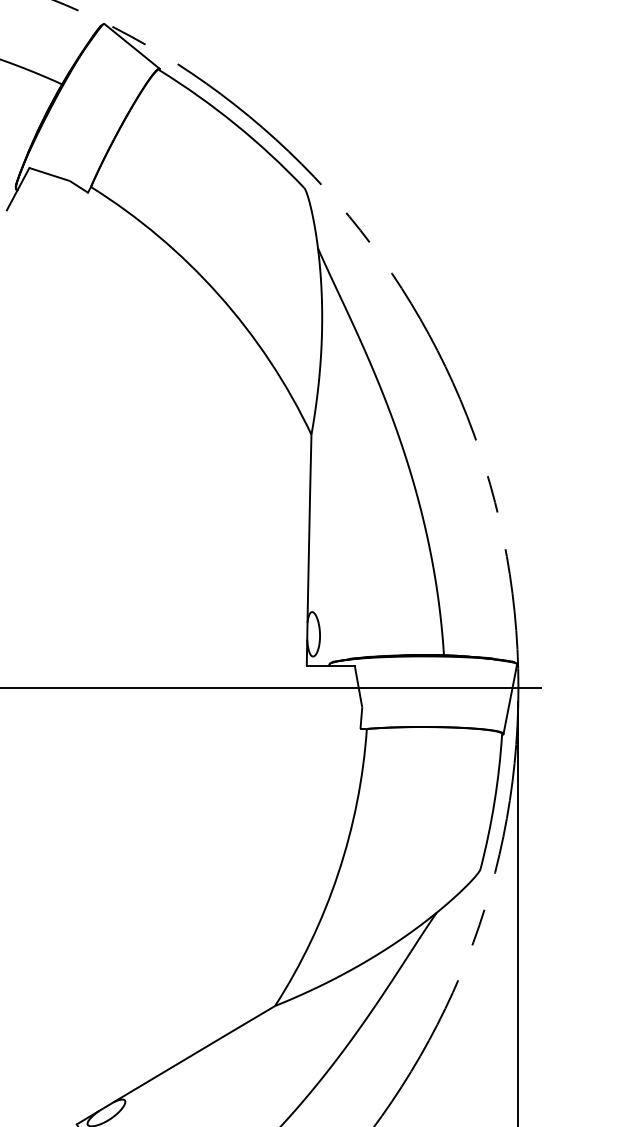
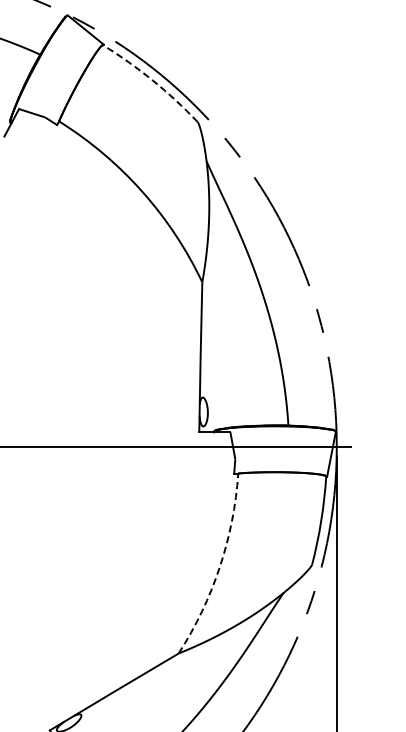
arc: (234, 124) -> (152, 80), solid -> dashed
arc: (337, 873) -> (219, 567), solid -> dashed

